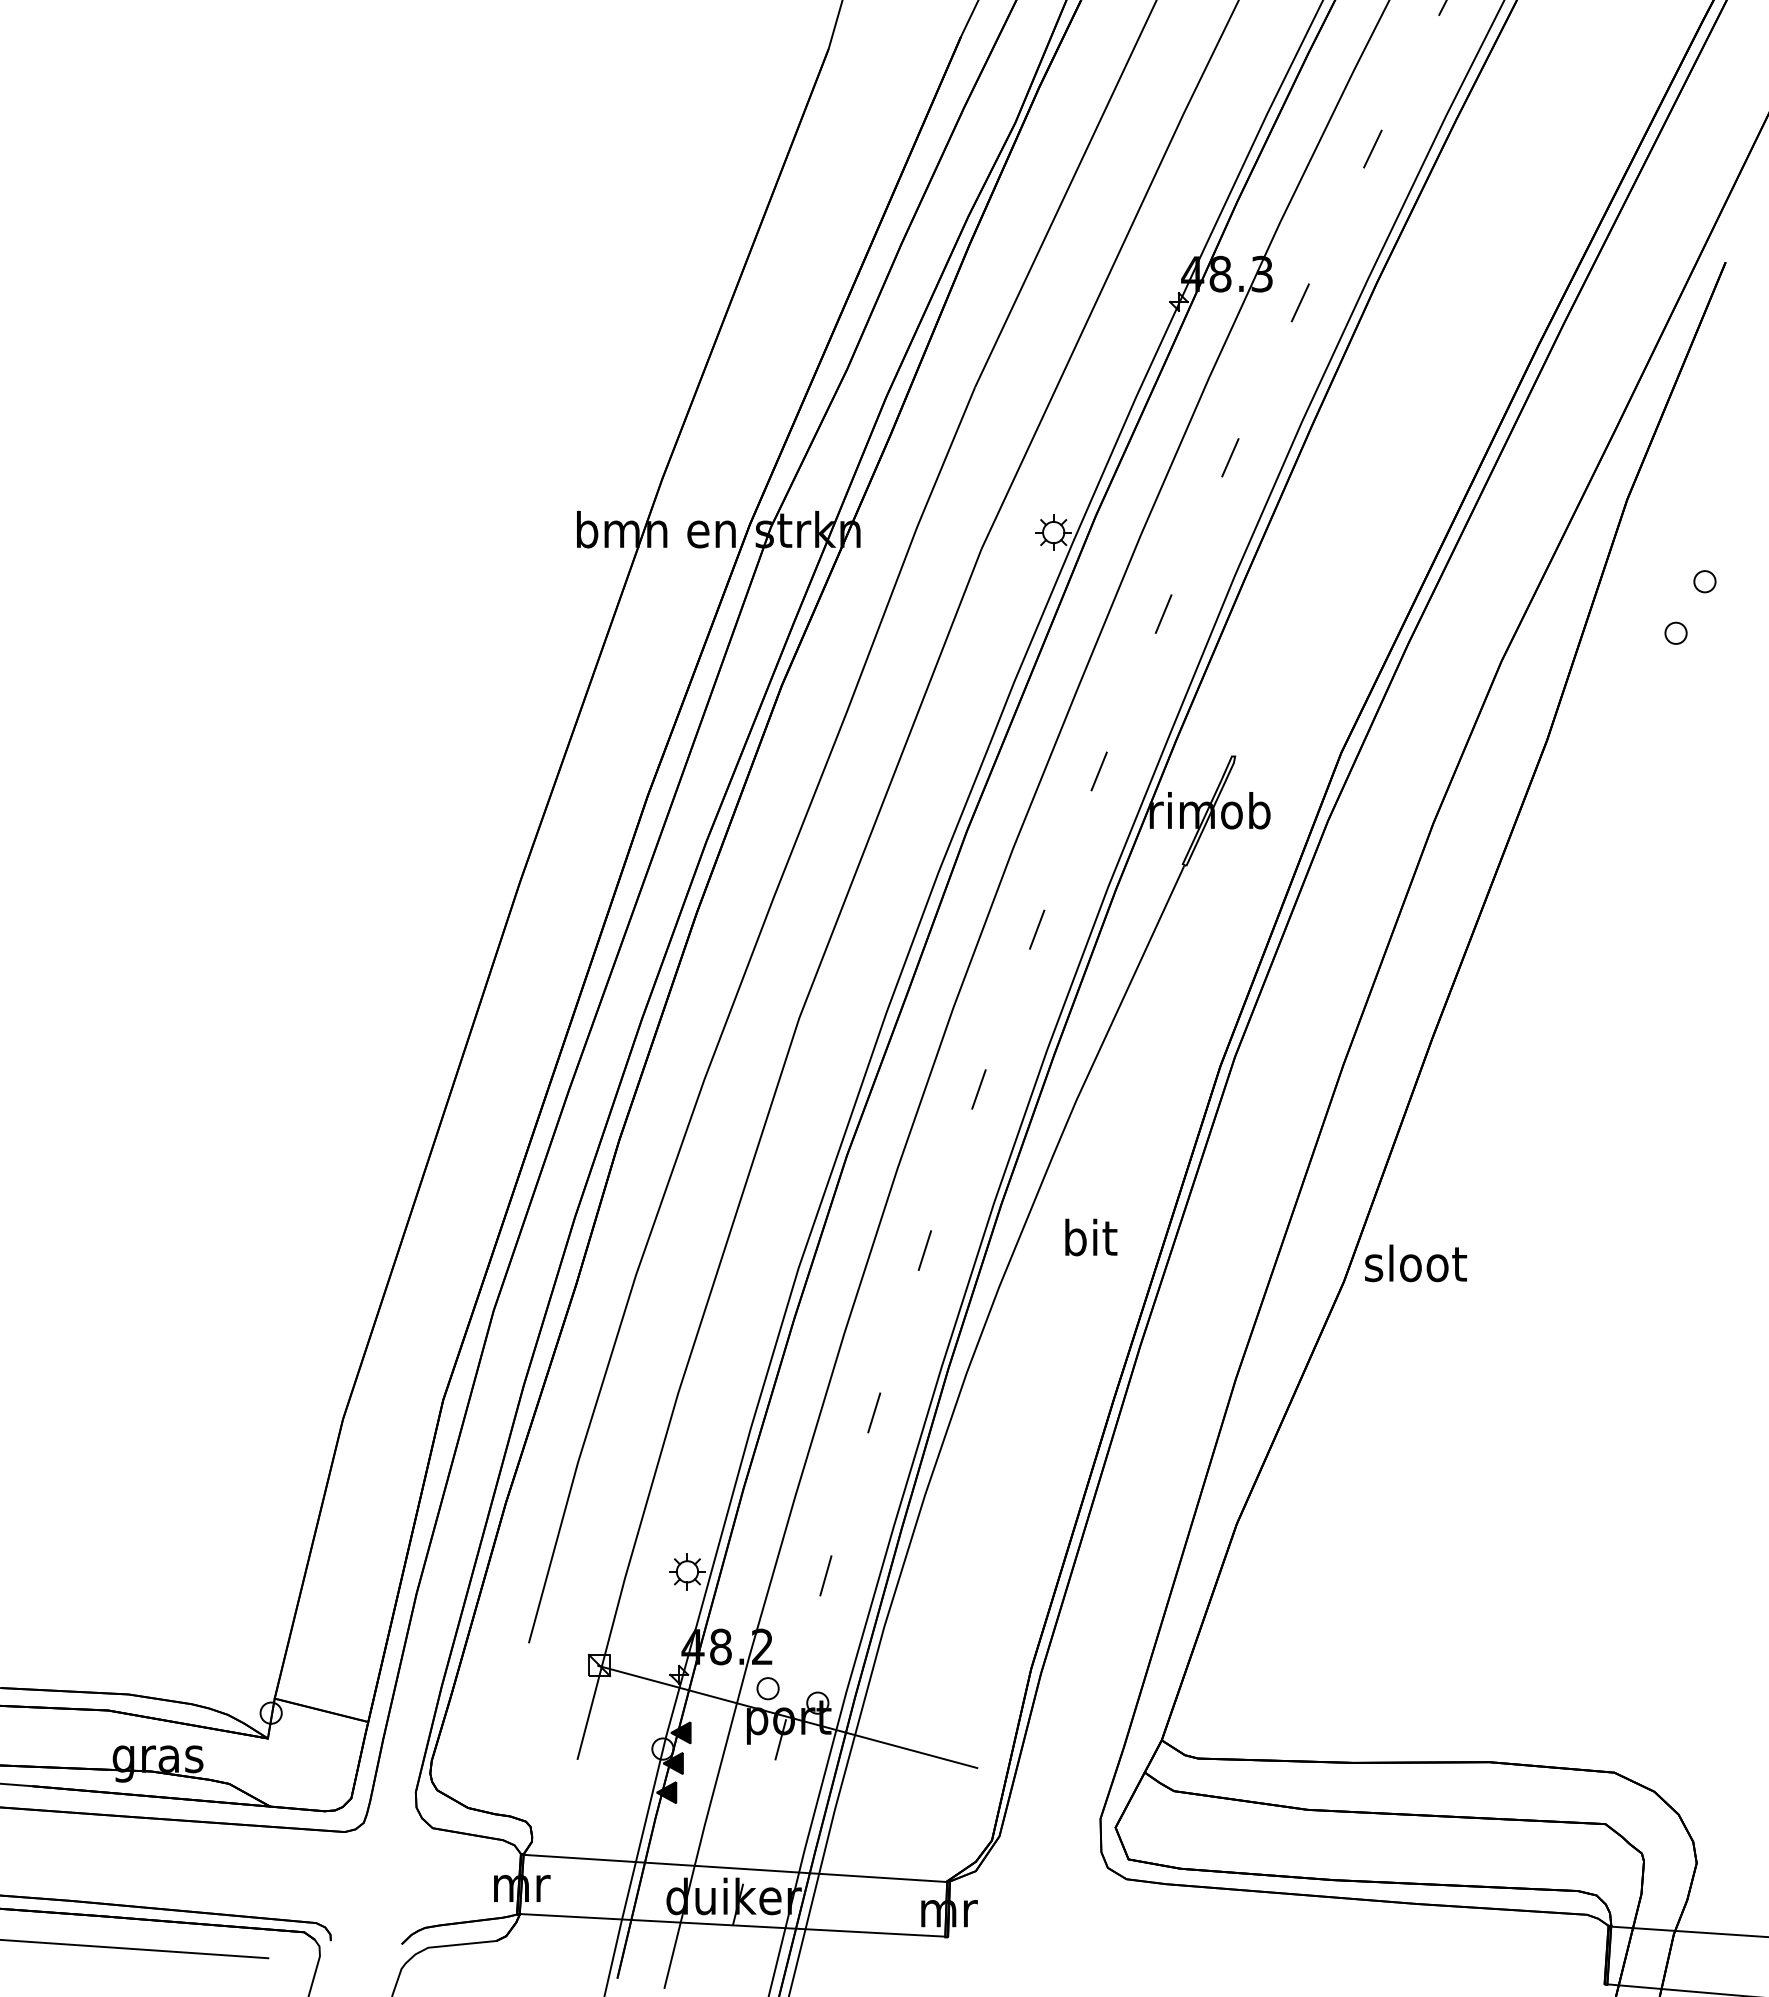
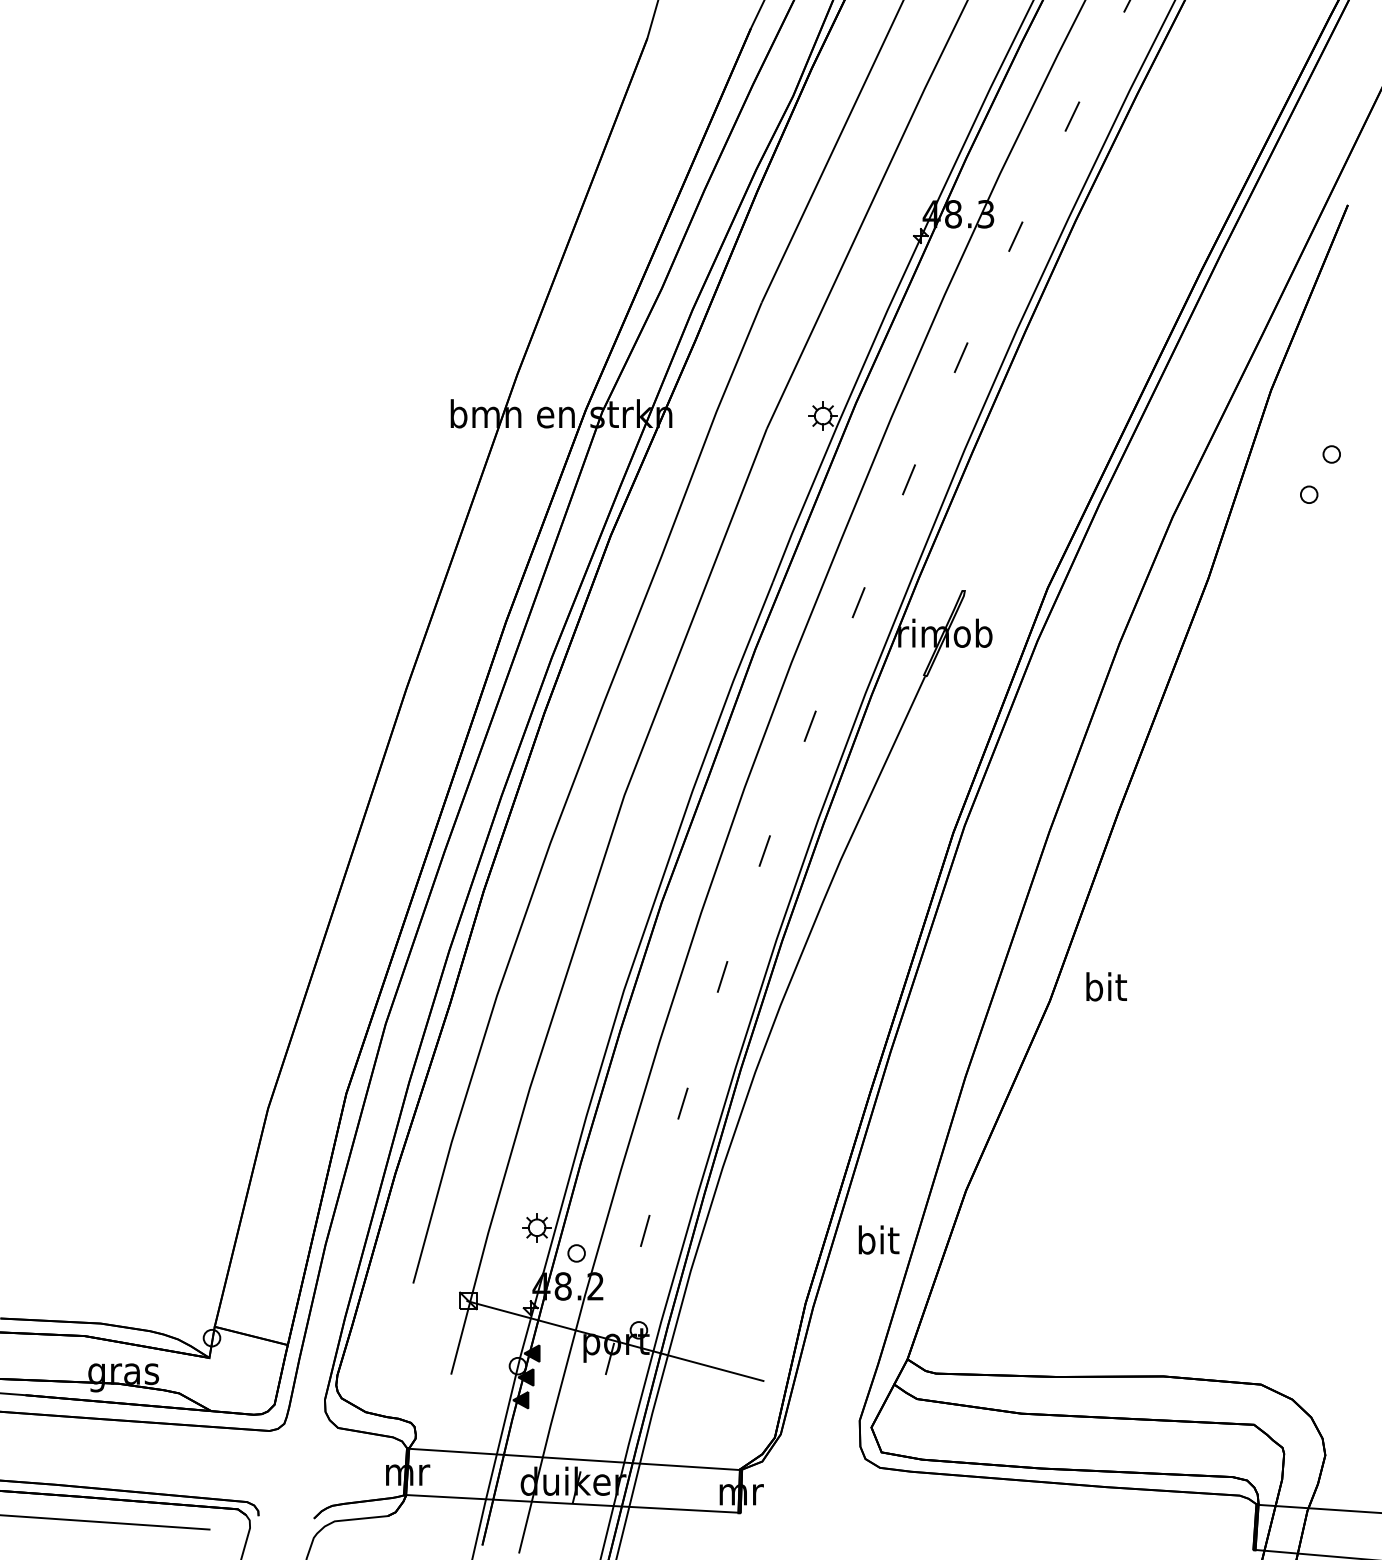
text: (1091, 1237) -> (879, 1240), moved
text: (1416, 1263) -> (1106, 986), sloot -> bit
part: (767, 1688) -> (576, 1253), moved

